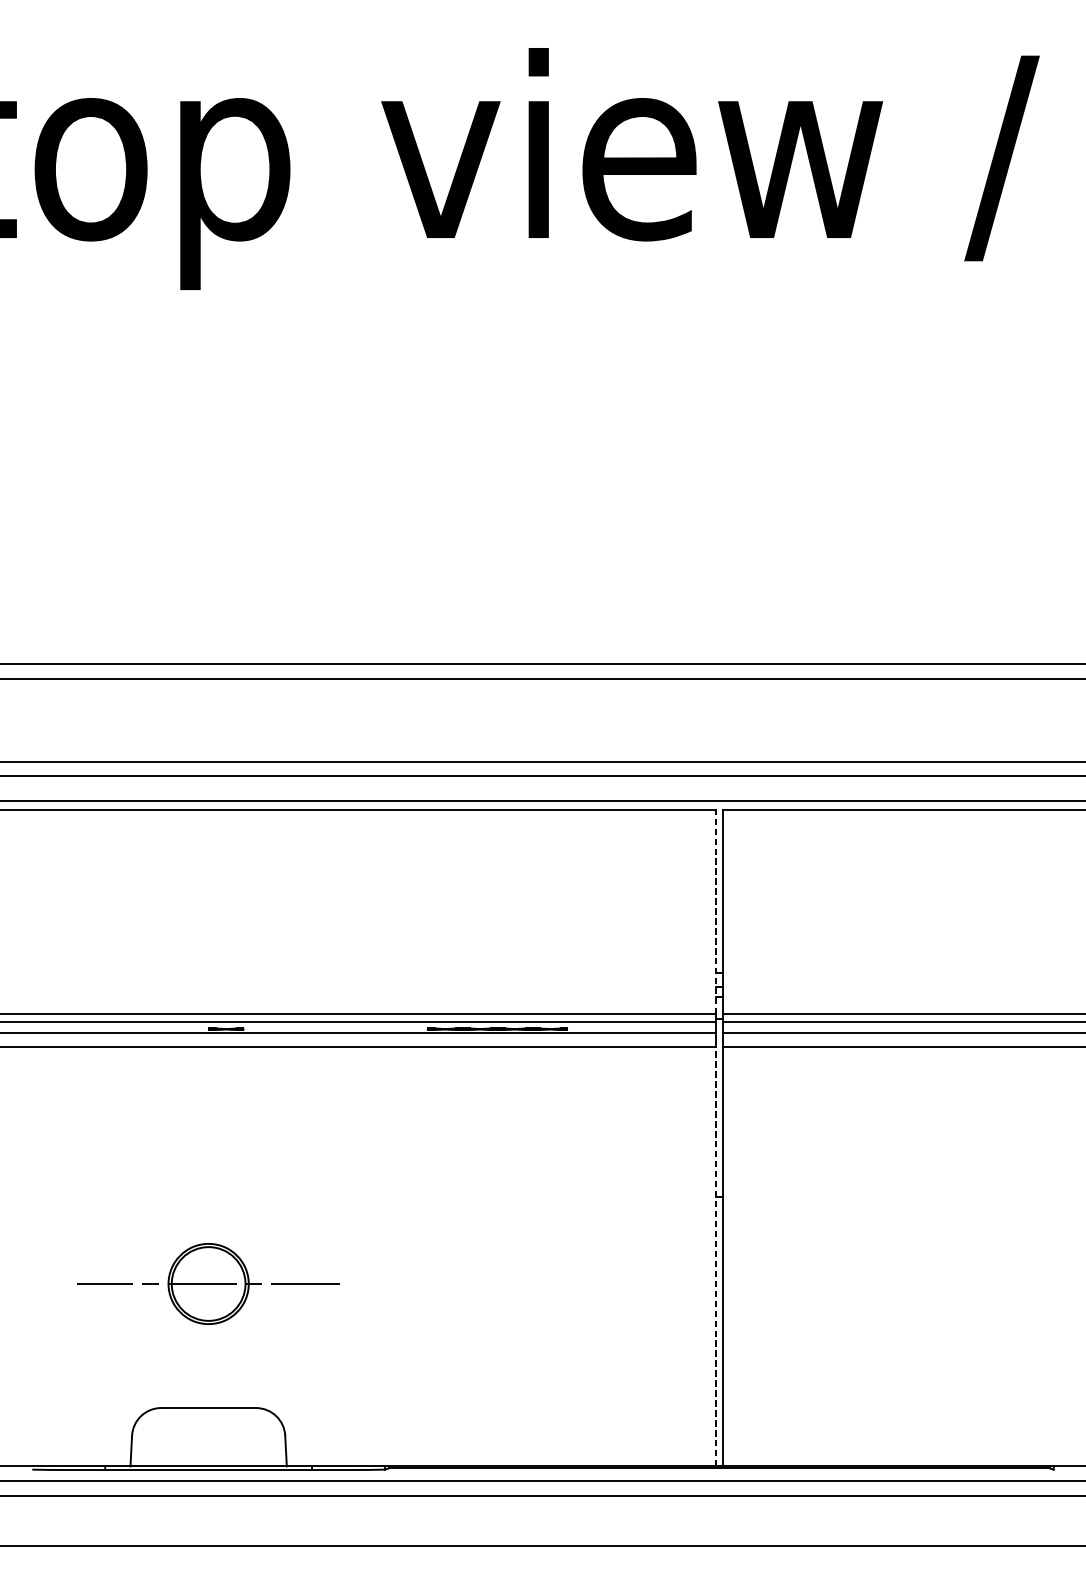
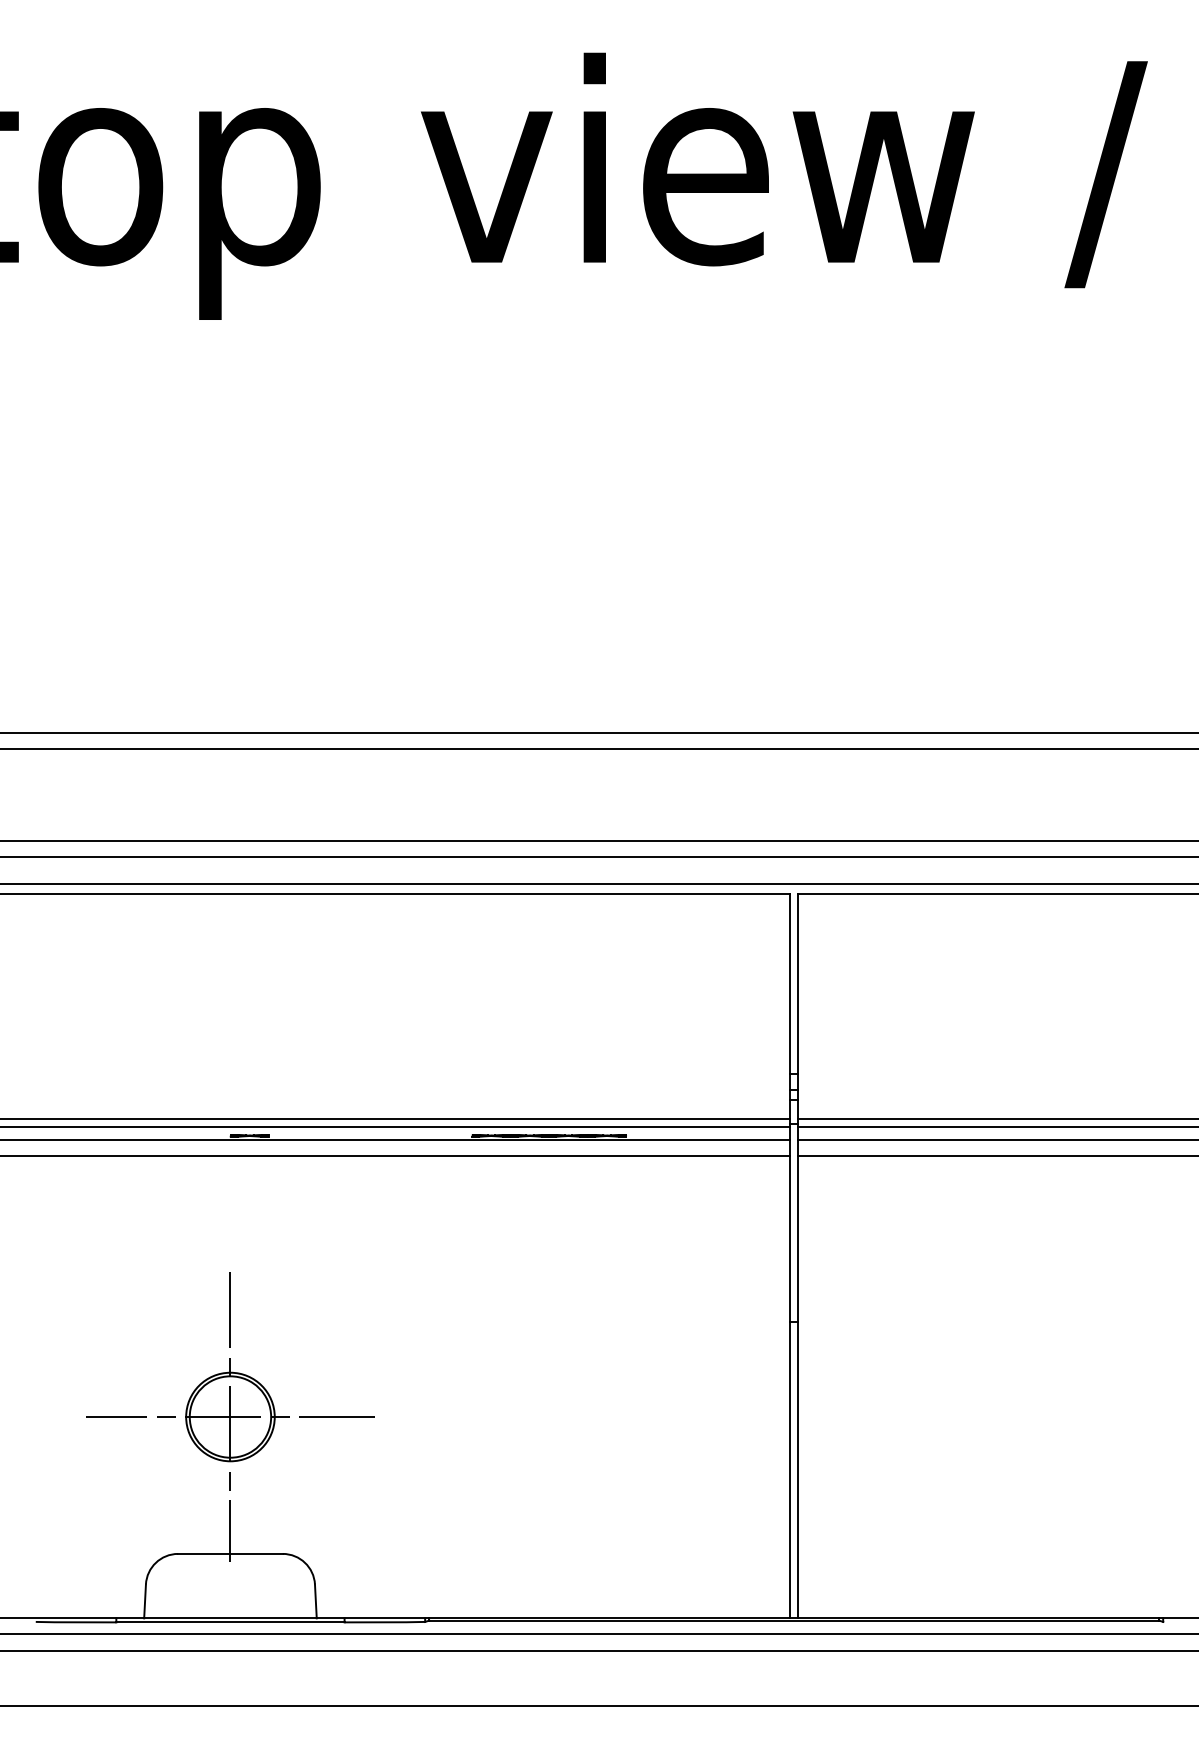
line: (716, 912) -> (790, 1006), dashed -> solid
line: (716, 1256) -> (790, 1386), dashed -> solid
line: (208, 1283) -> (230, 1416), added

